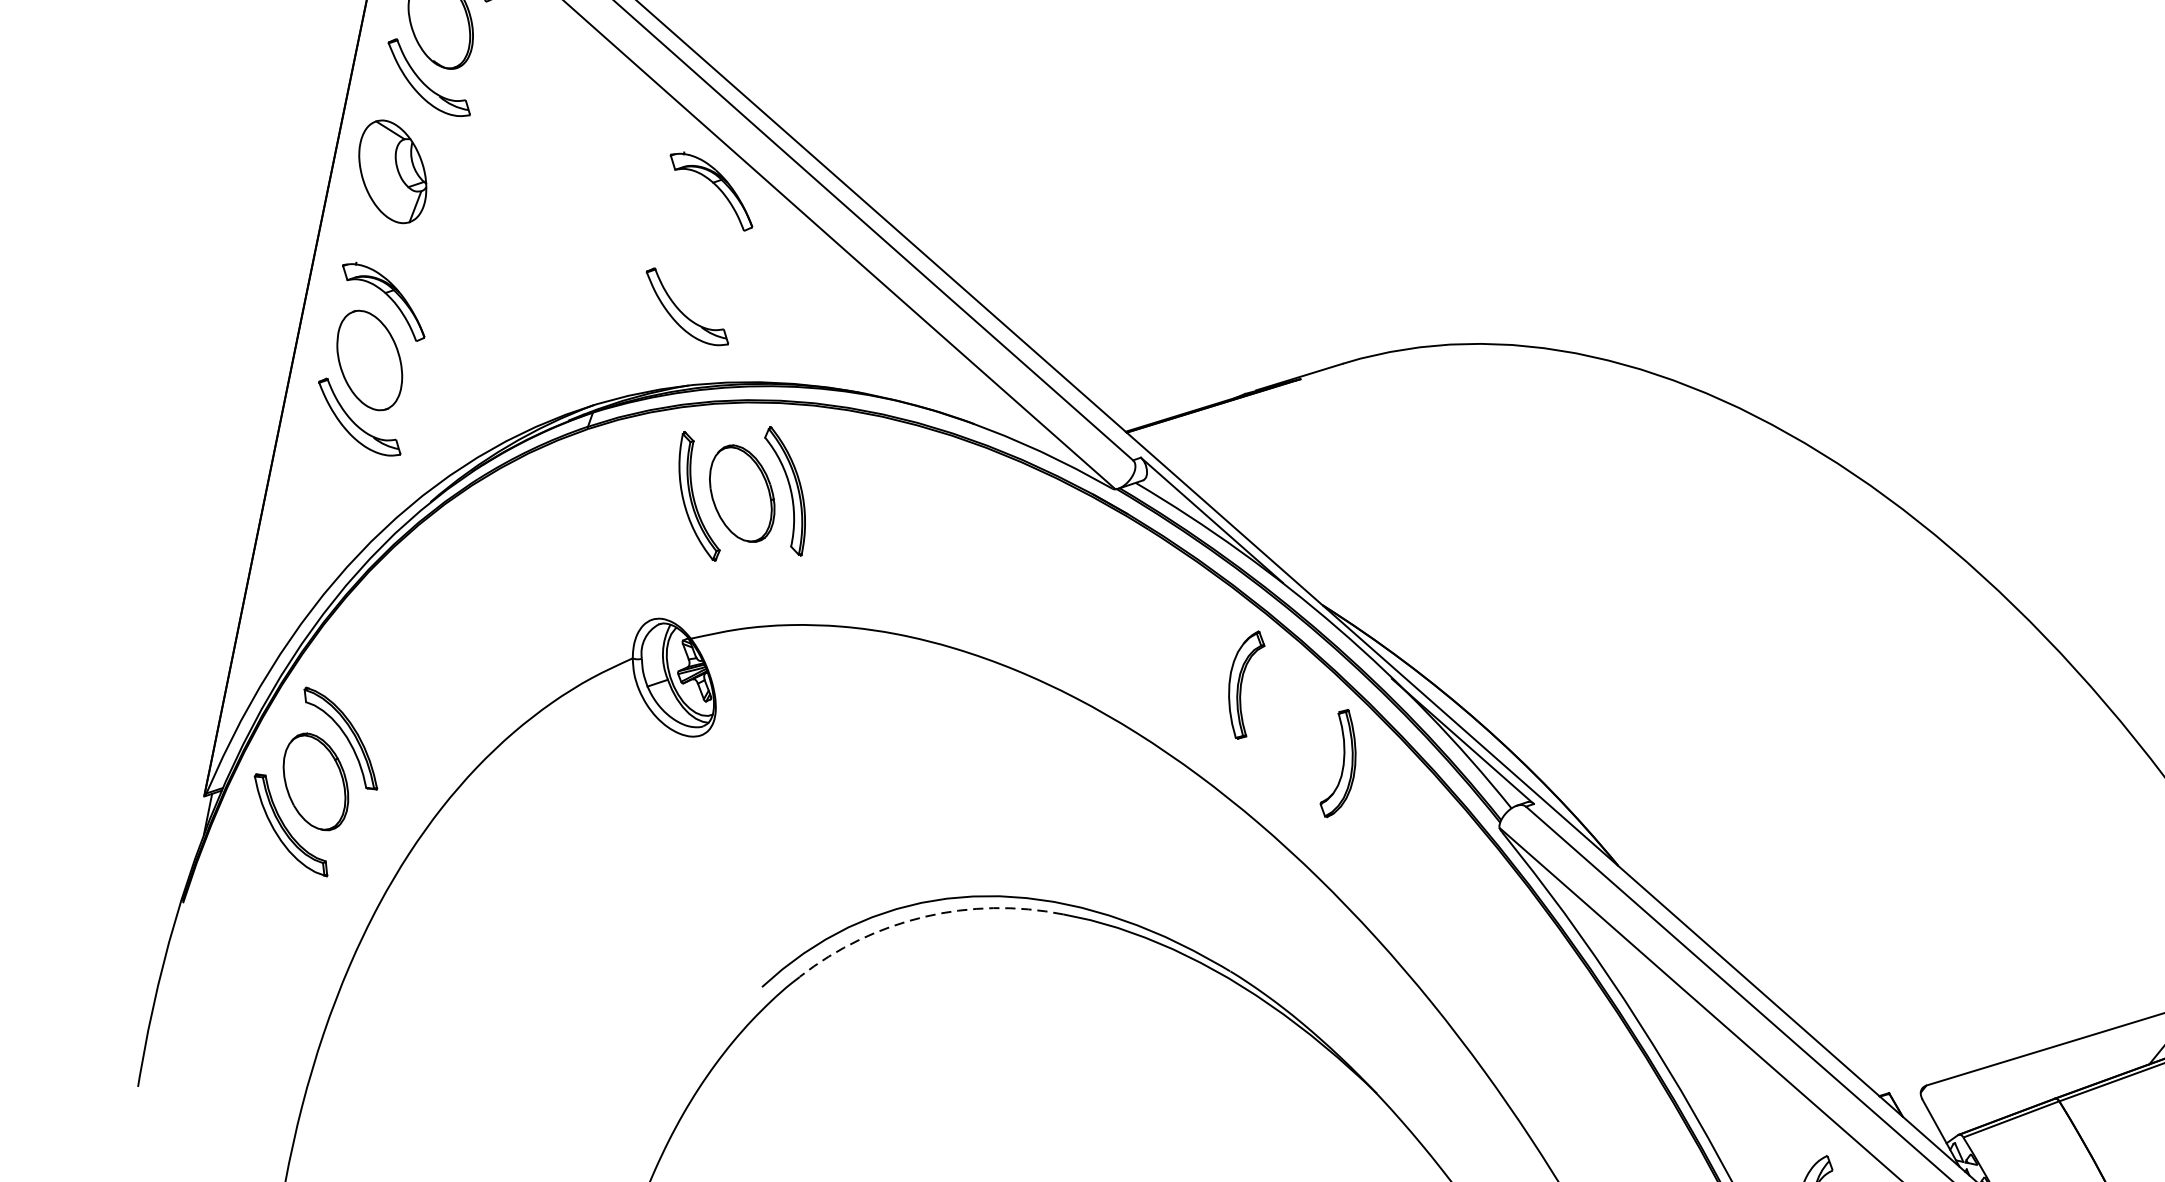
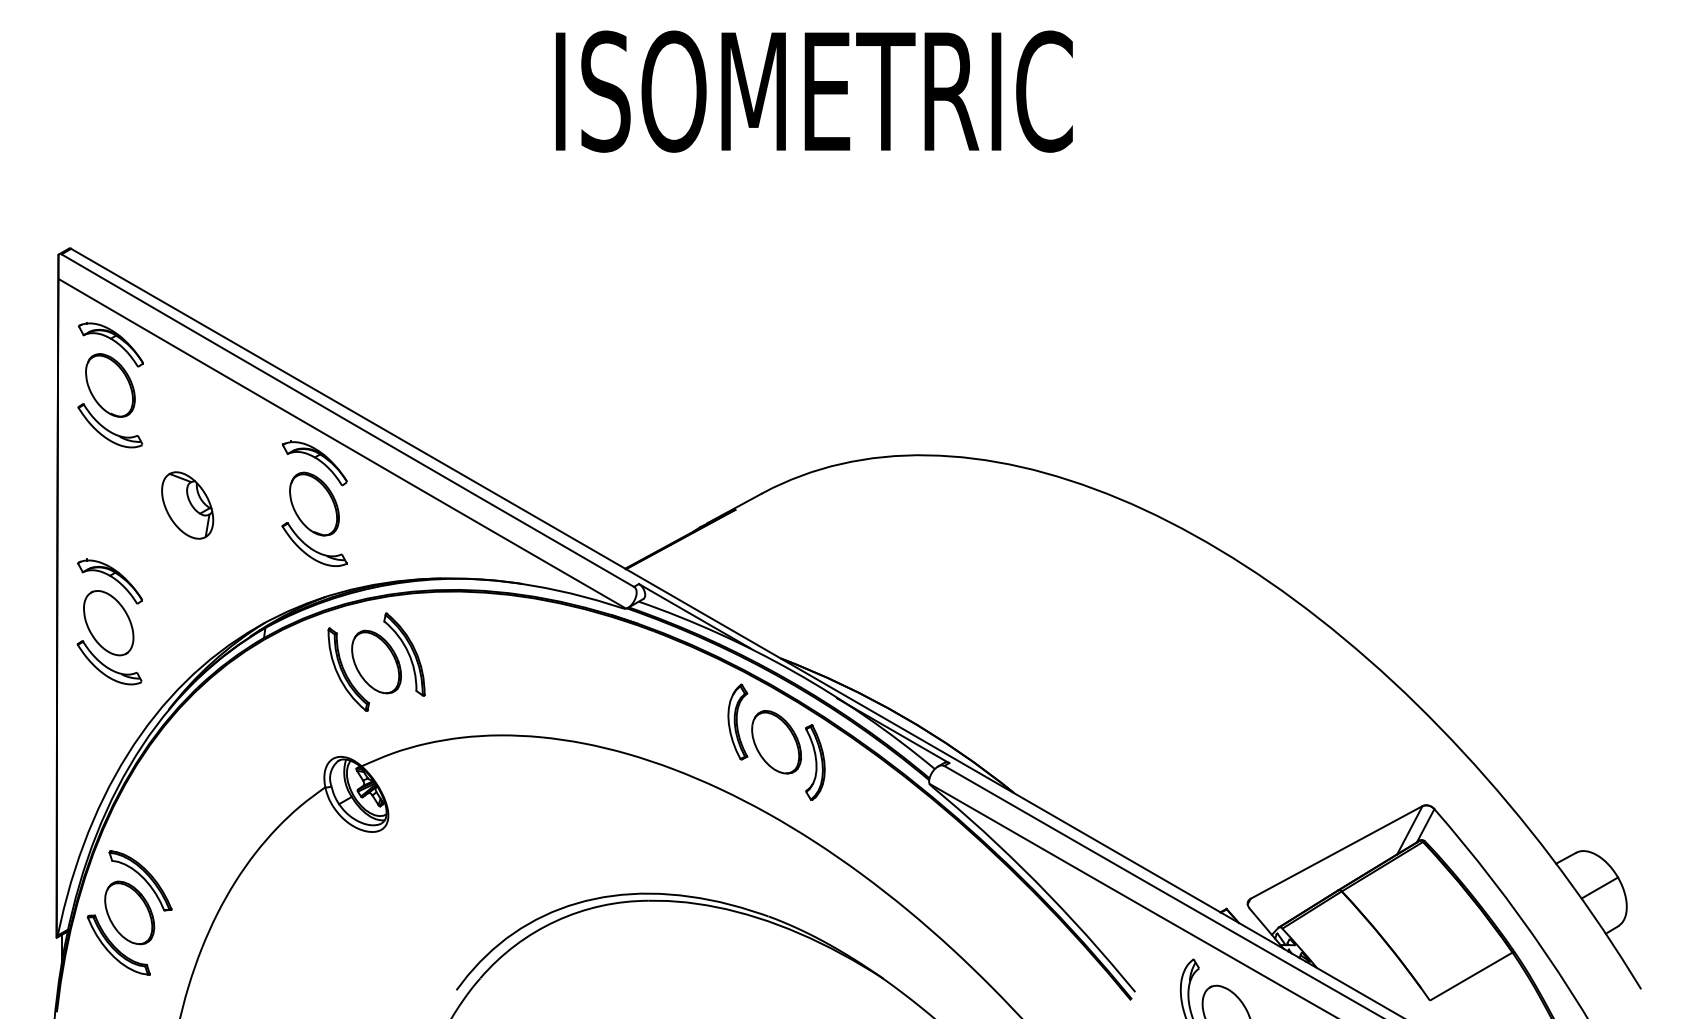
part: (392, 171) -> (187, 505), moved
part: (699, 248) -> (314, 503), added
part: (1292, 724) -> (776, 742), added
arc: (925, 917) -> (556, 921), dashed -> solid

